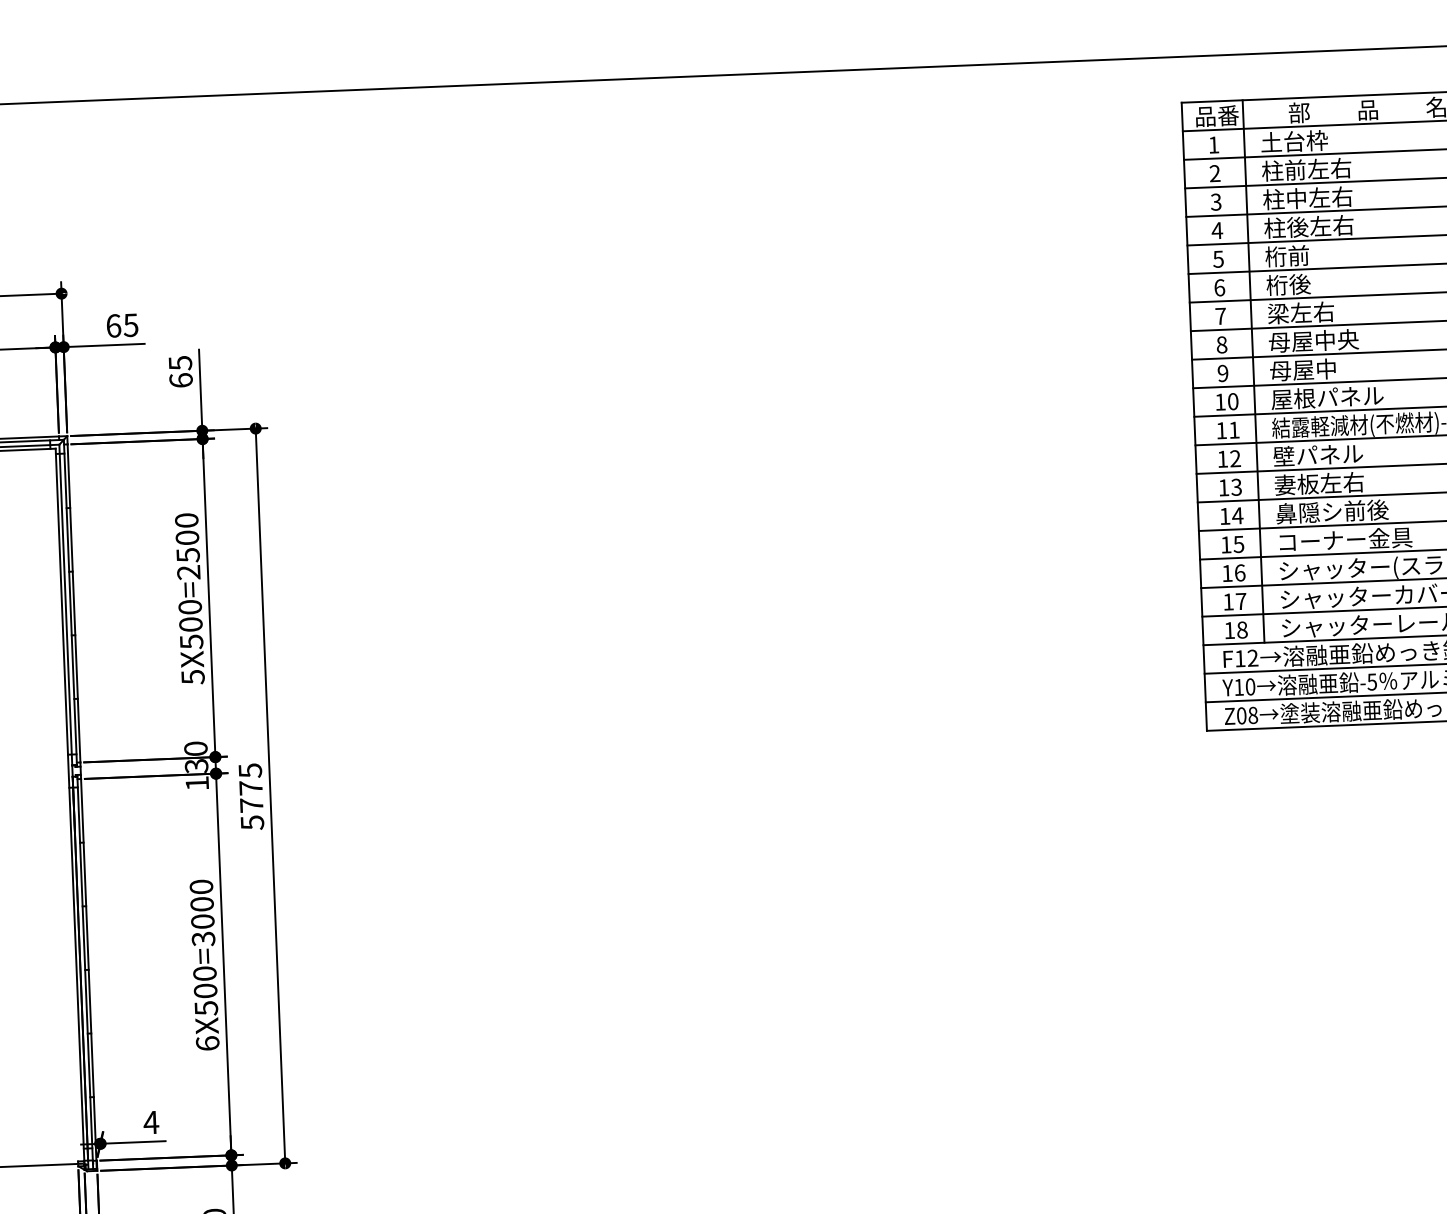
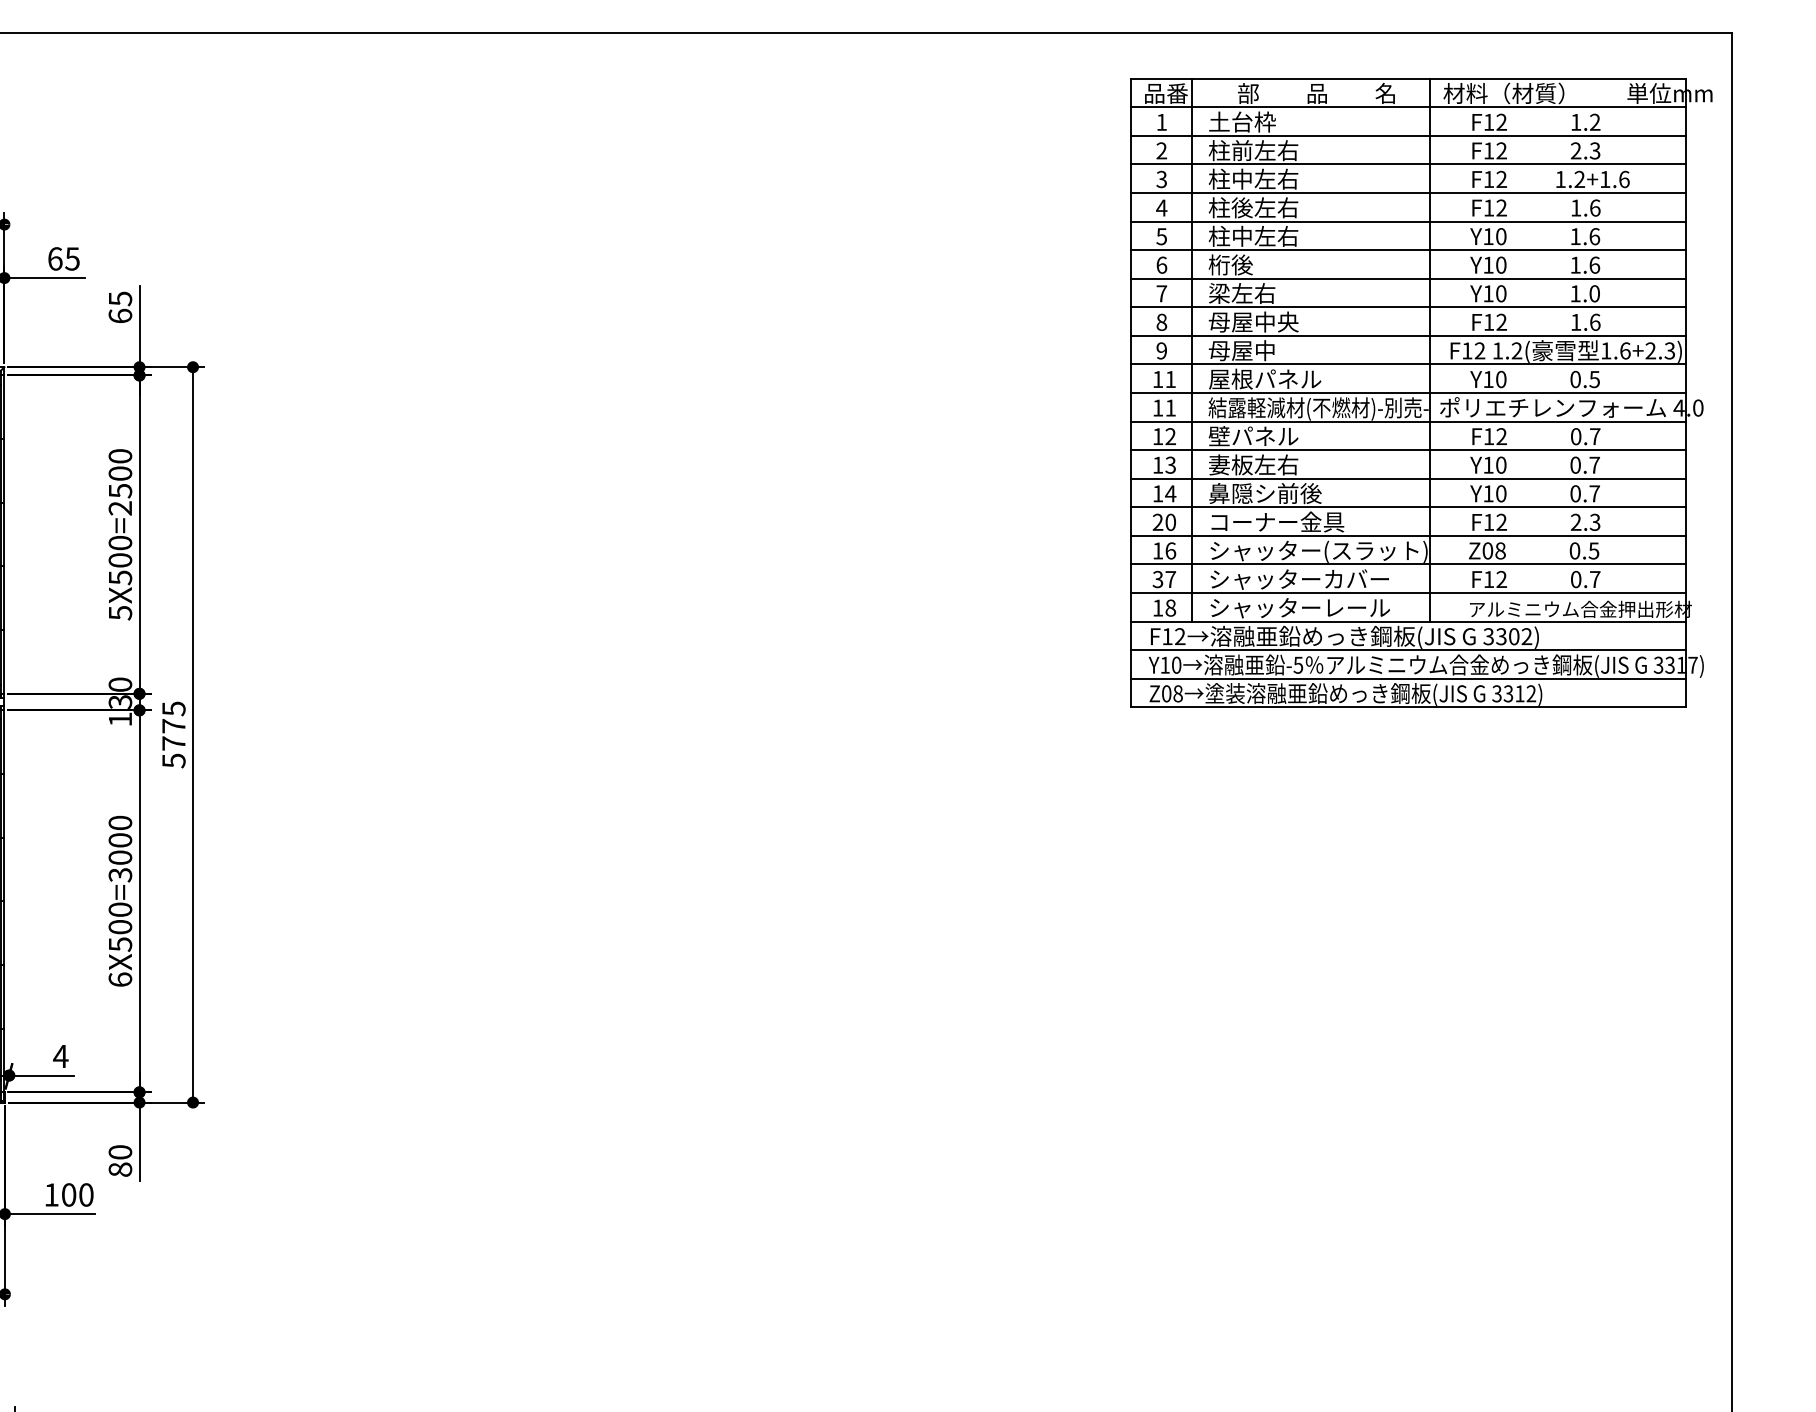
text: (1310, 254) -> (1253, 235), 桁前 -> 柱中左右
text: (1232, 401) -> (1170, 379), 10 -> 11
text: (1231, 543) -> (1163, 521), 15 -> 20
text: (1227, 602) -> (1157, 579), 17 -> 37

